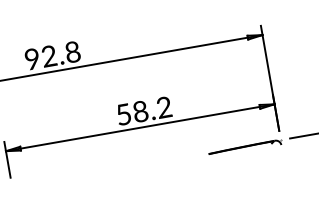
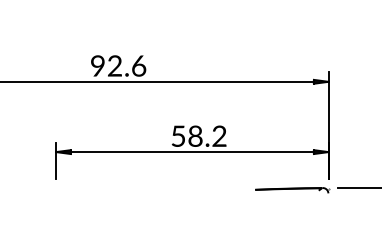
text: (73, 51) -> (139, 65), 92.8 -> 92.6

